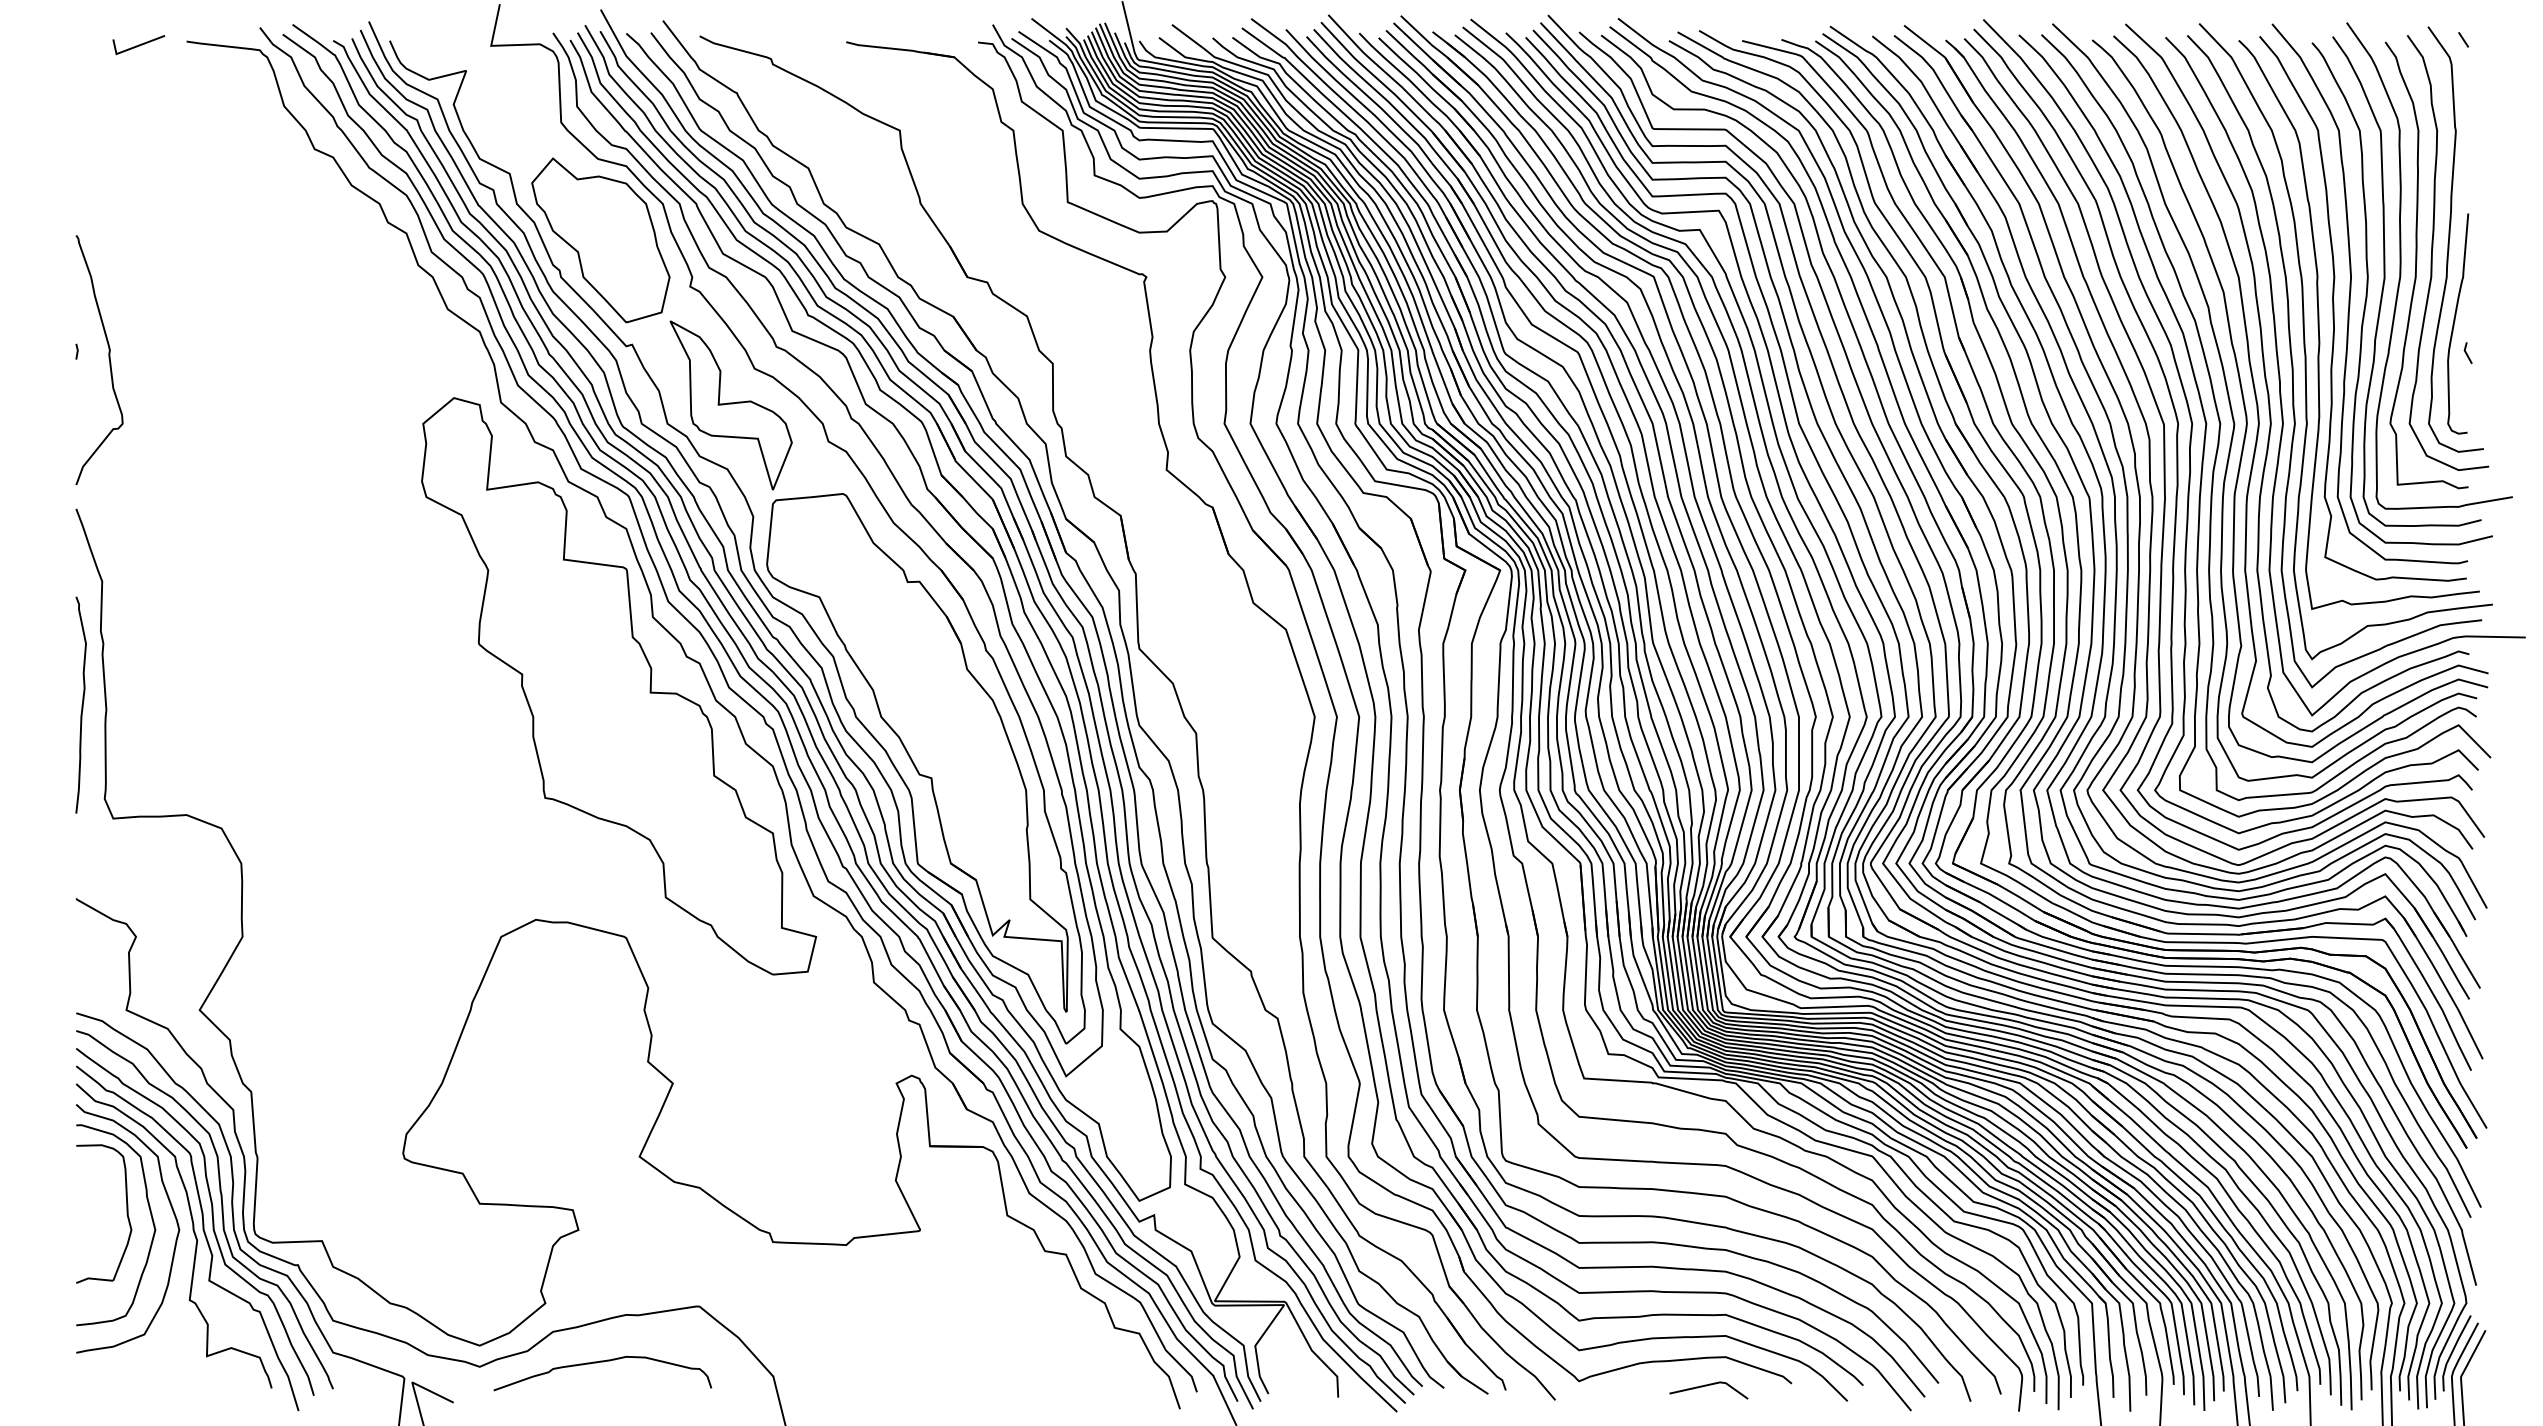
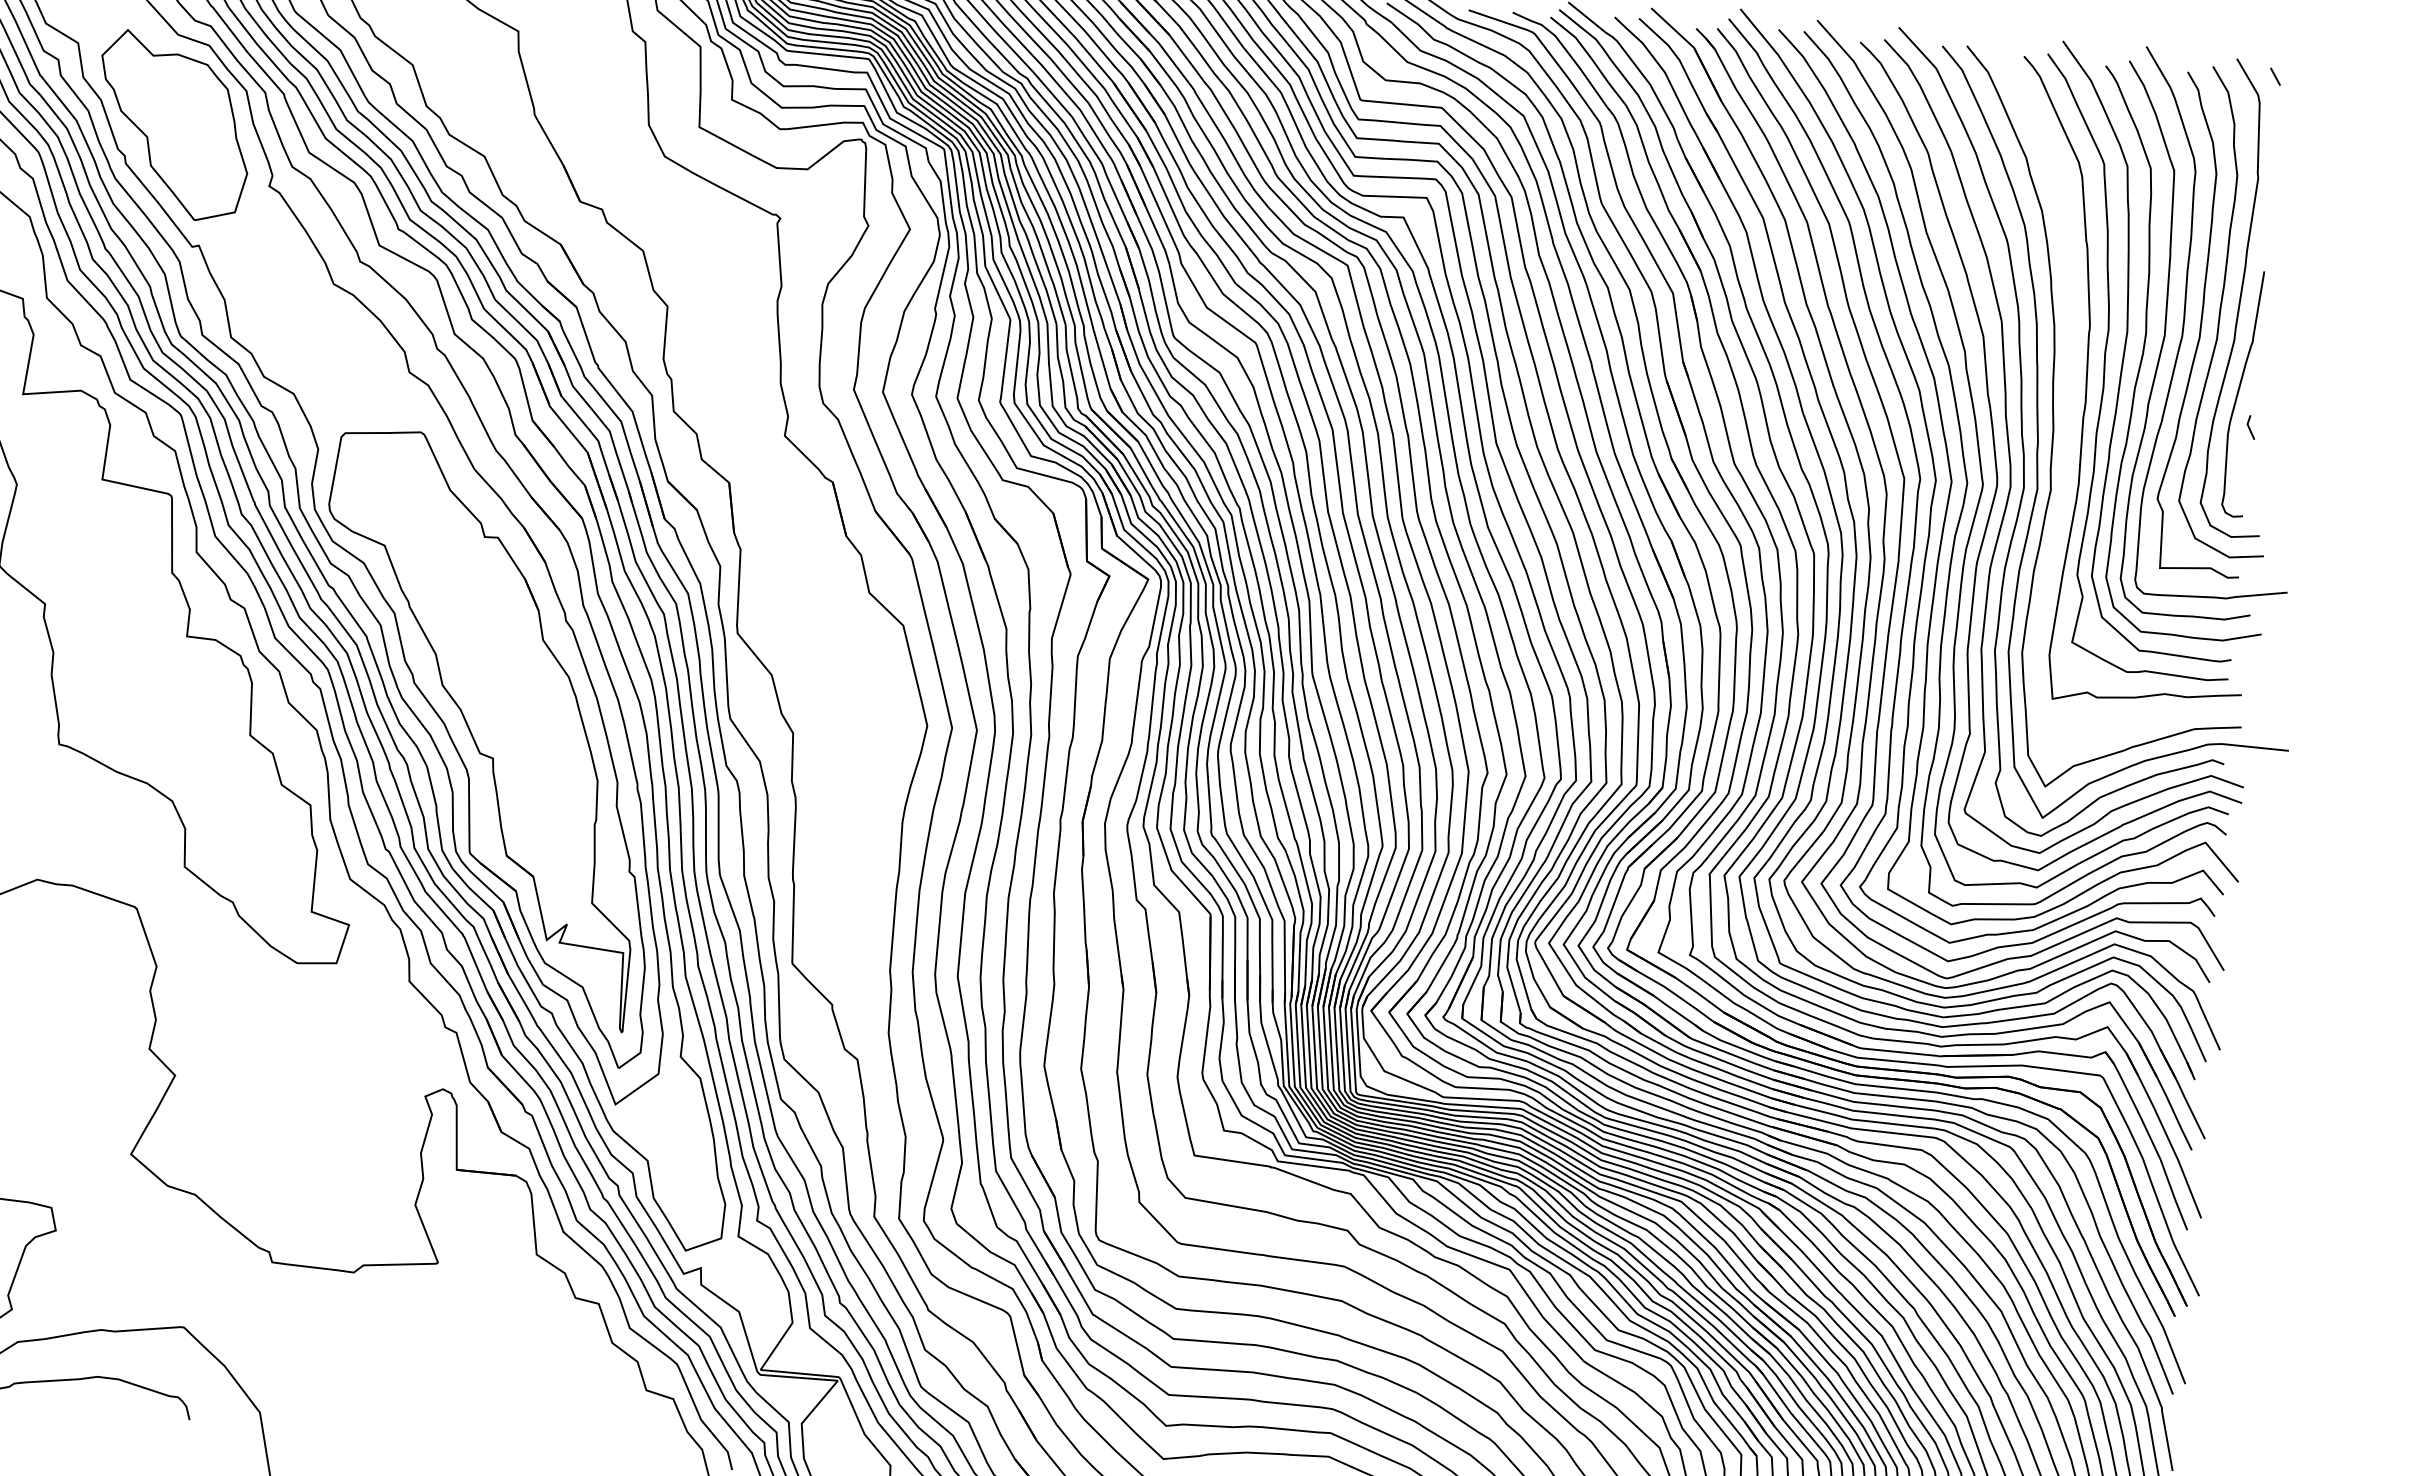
curve: (2305, 341) -> (2070, 399), removed
part: (730, 405) -> (303, 322), removed

